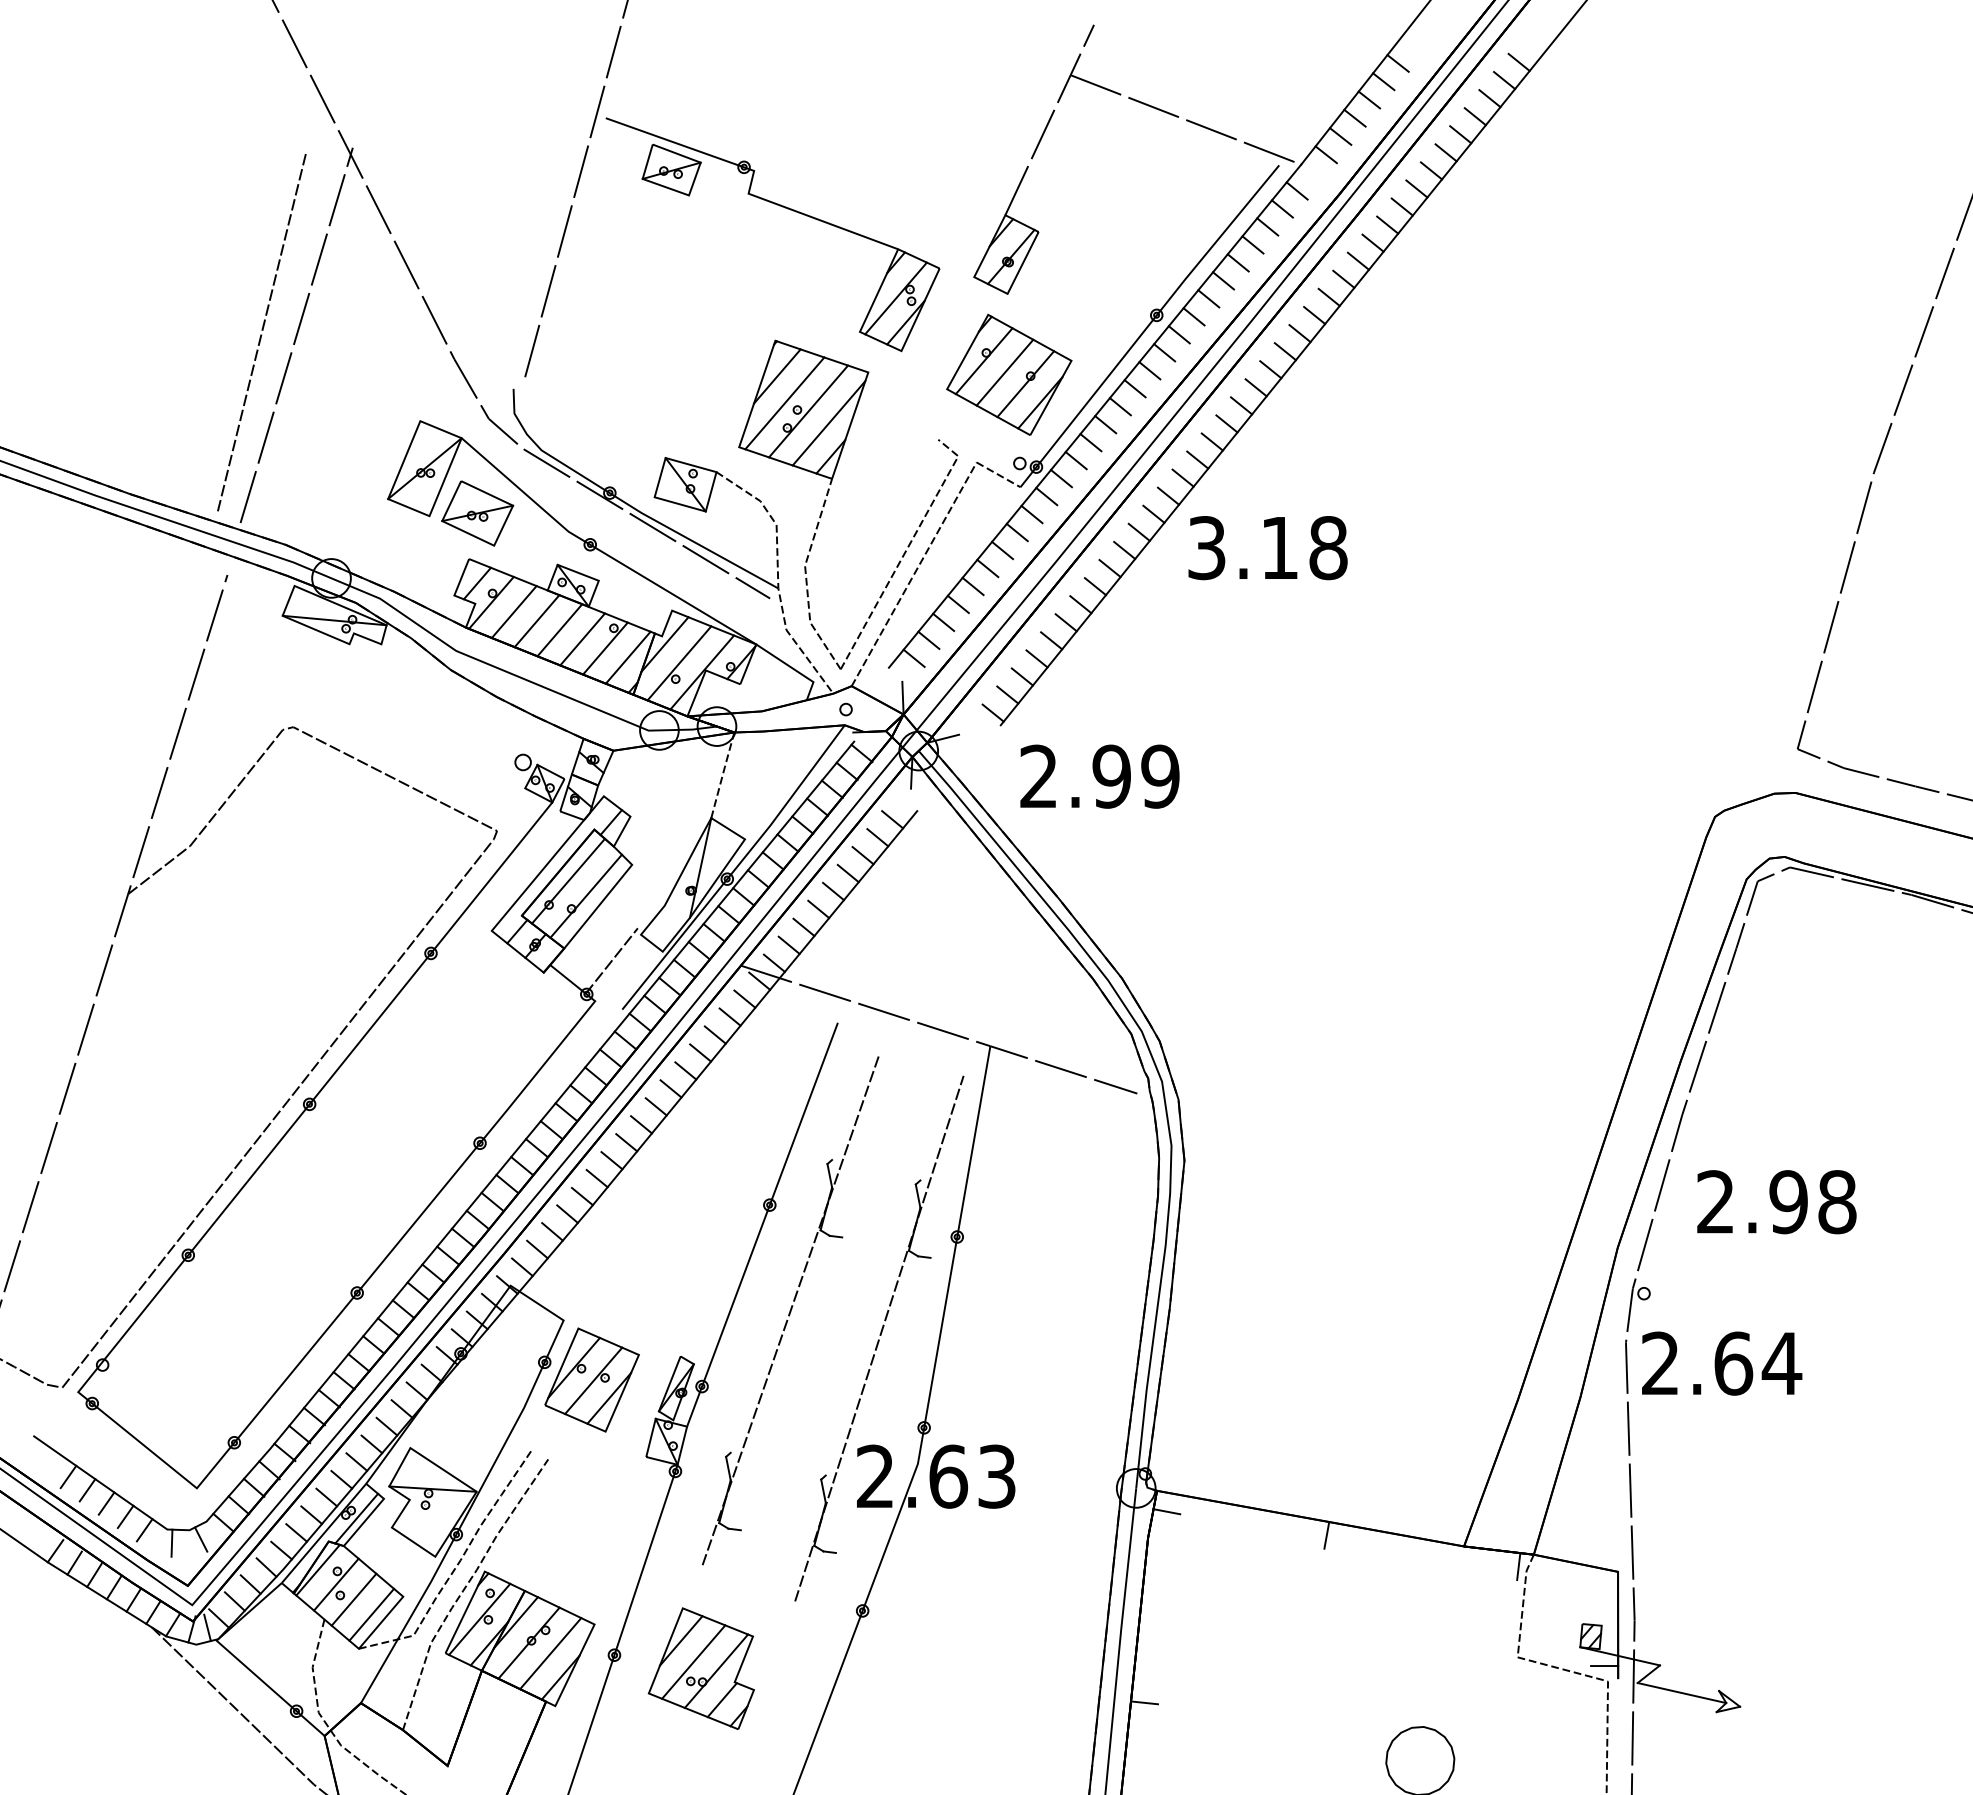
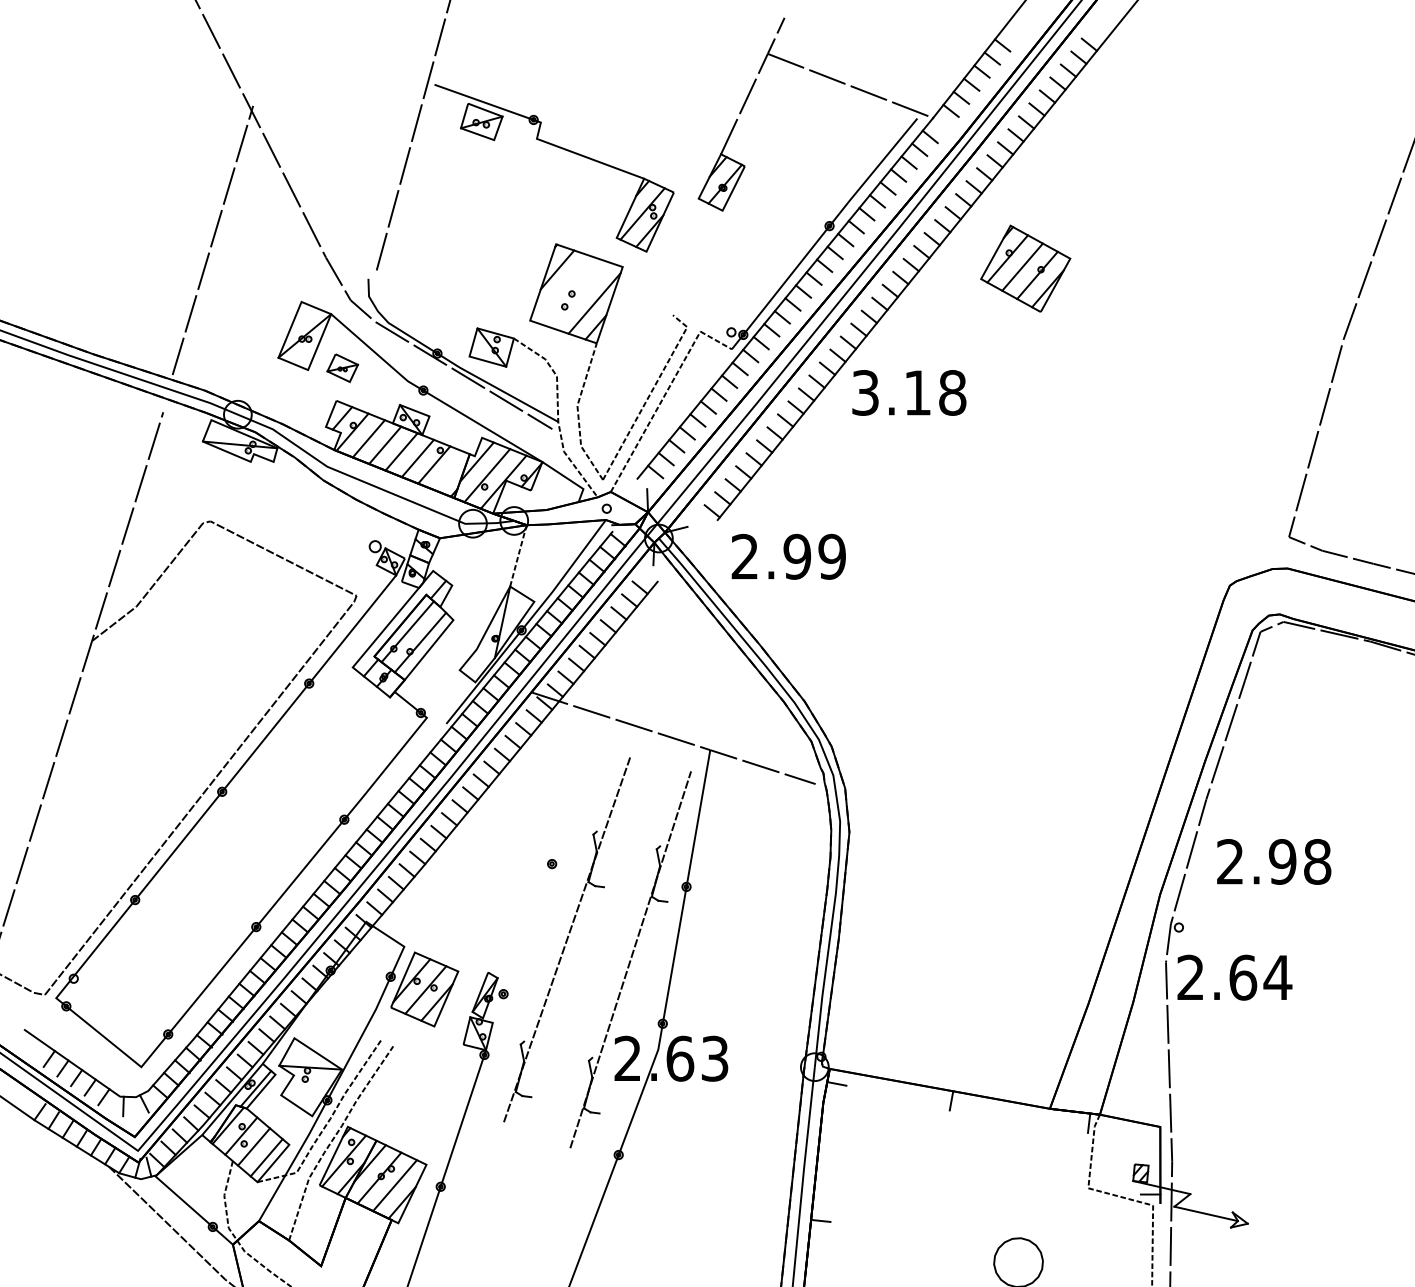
line: (261, 330) -> (187, 236), removed
part: (1009, 374) -> (1025, 268), moved
line: (784, 403) -> (562, 289), removed
line: (808, 411) -> (579, 295), removed
part: (477, 513) -> (342, 368), size x0.6
line: (627, 657) -> (450, 471), removed
line: (611, 960) -> (438, 688), removed
line: (762, 1224) -> (546, 877), removed
part: (700, 1668) -> (502, 1196), removed

